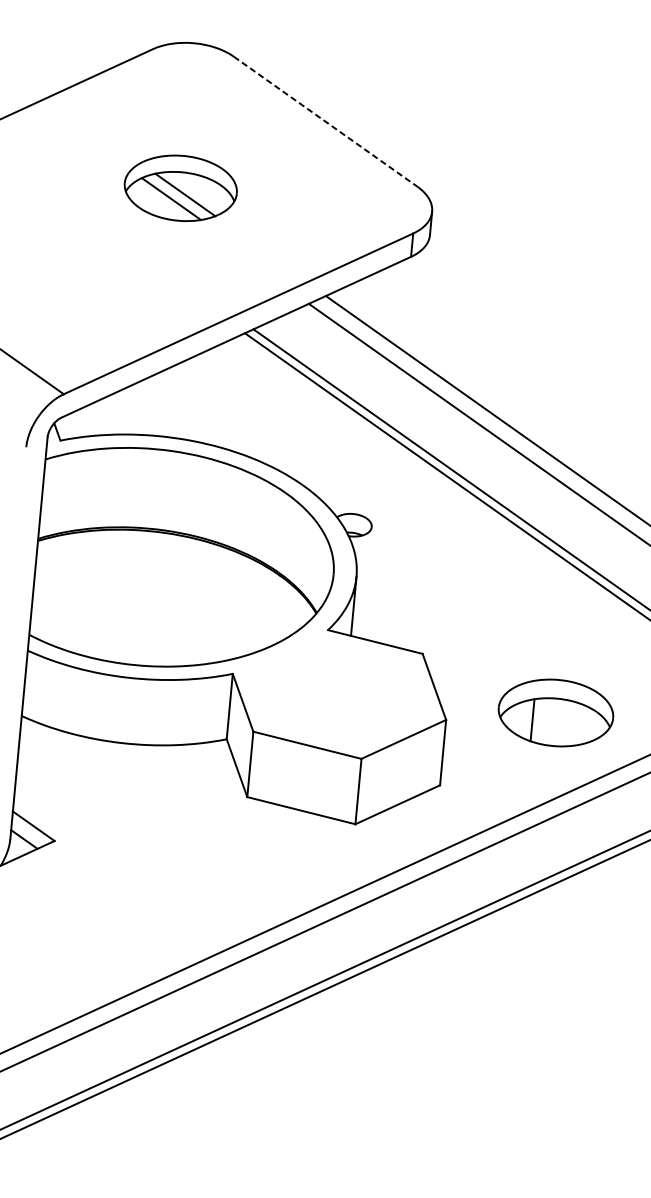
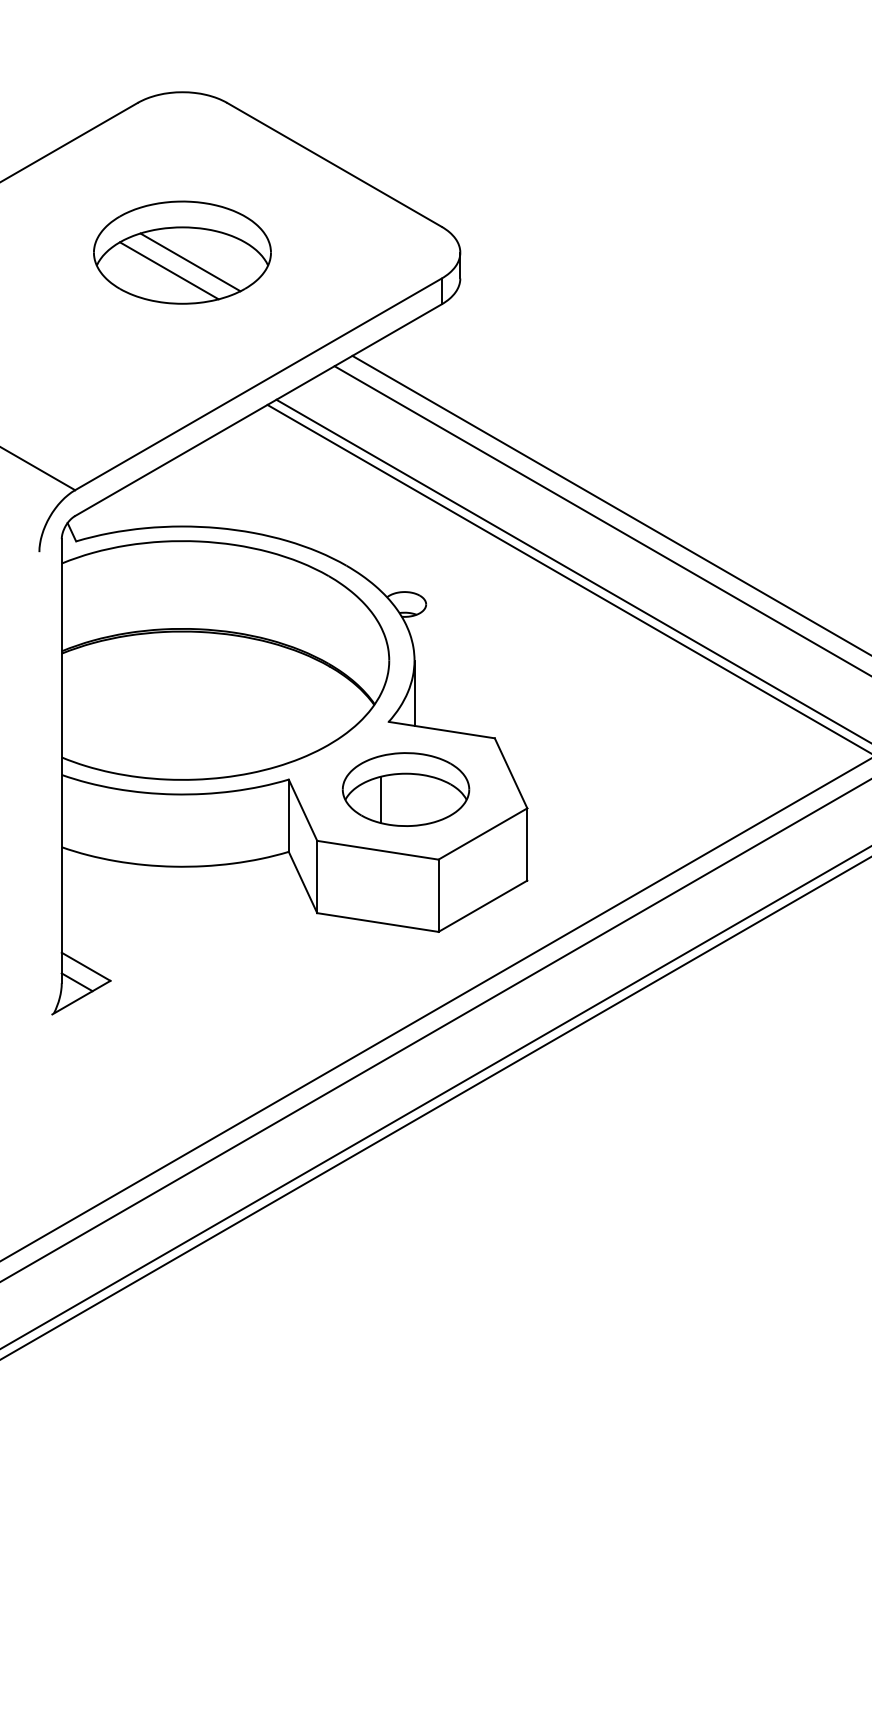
line: (325, 121) -> (334, 164), dashed -> solid
part: (180, 188) -> (182, 252), size x1.43
part: (555, 712) -> (405, 789), moved

